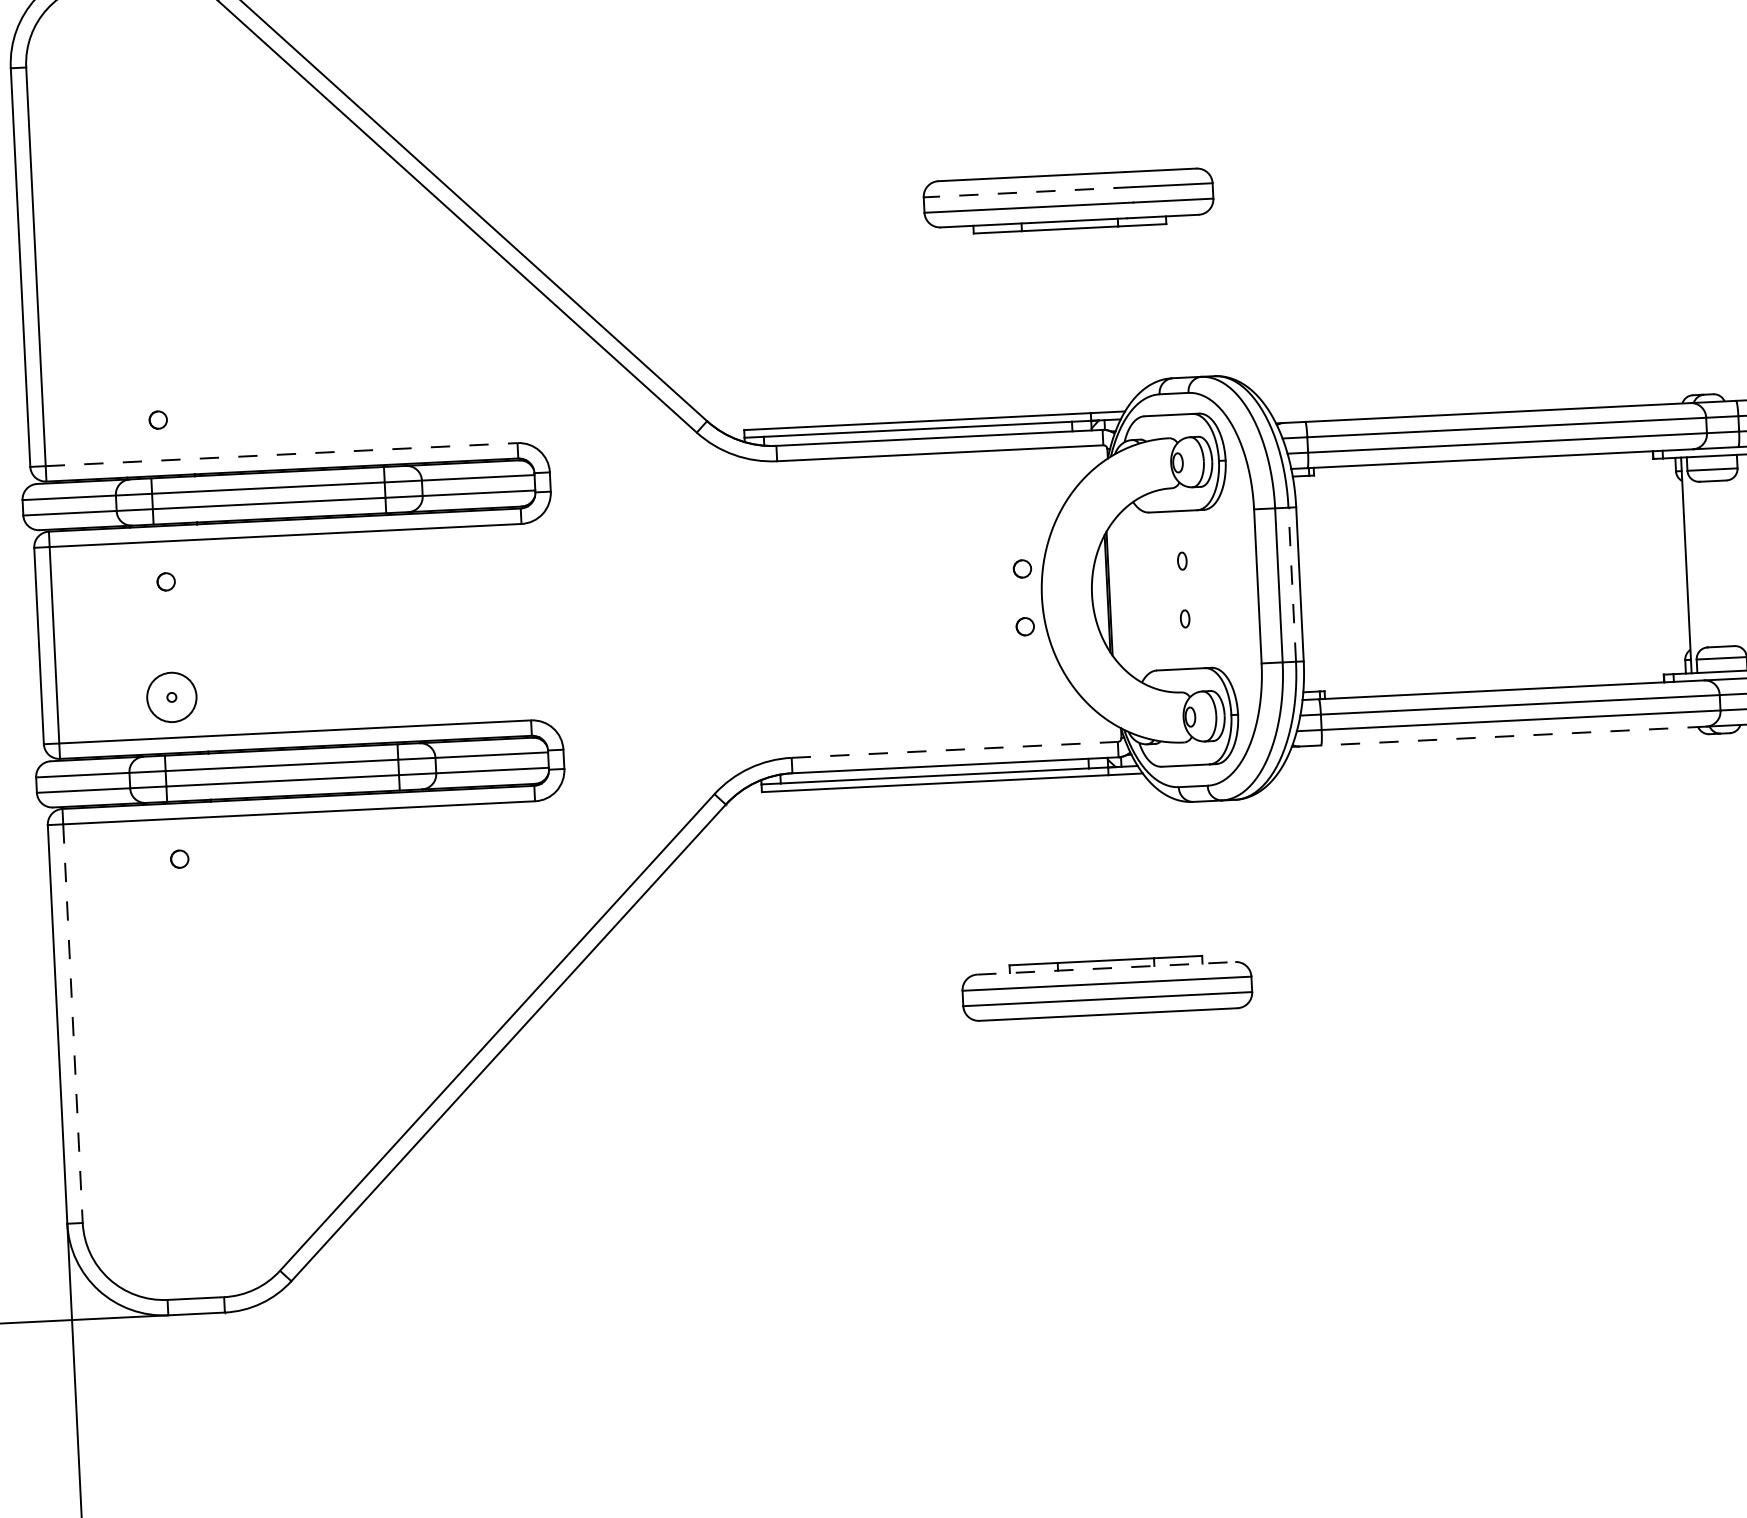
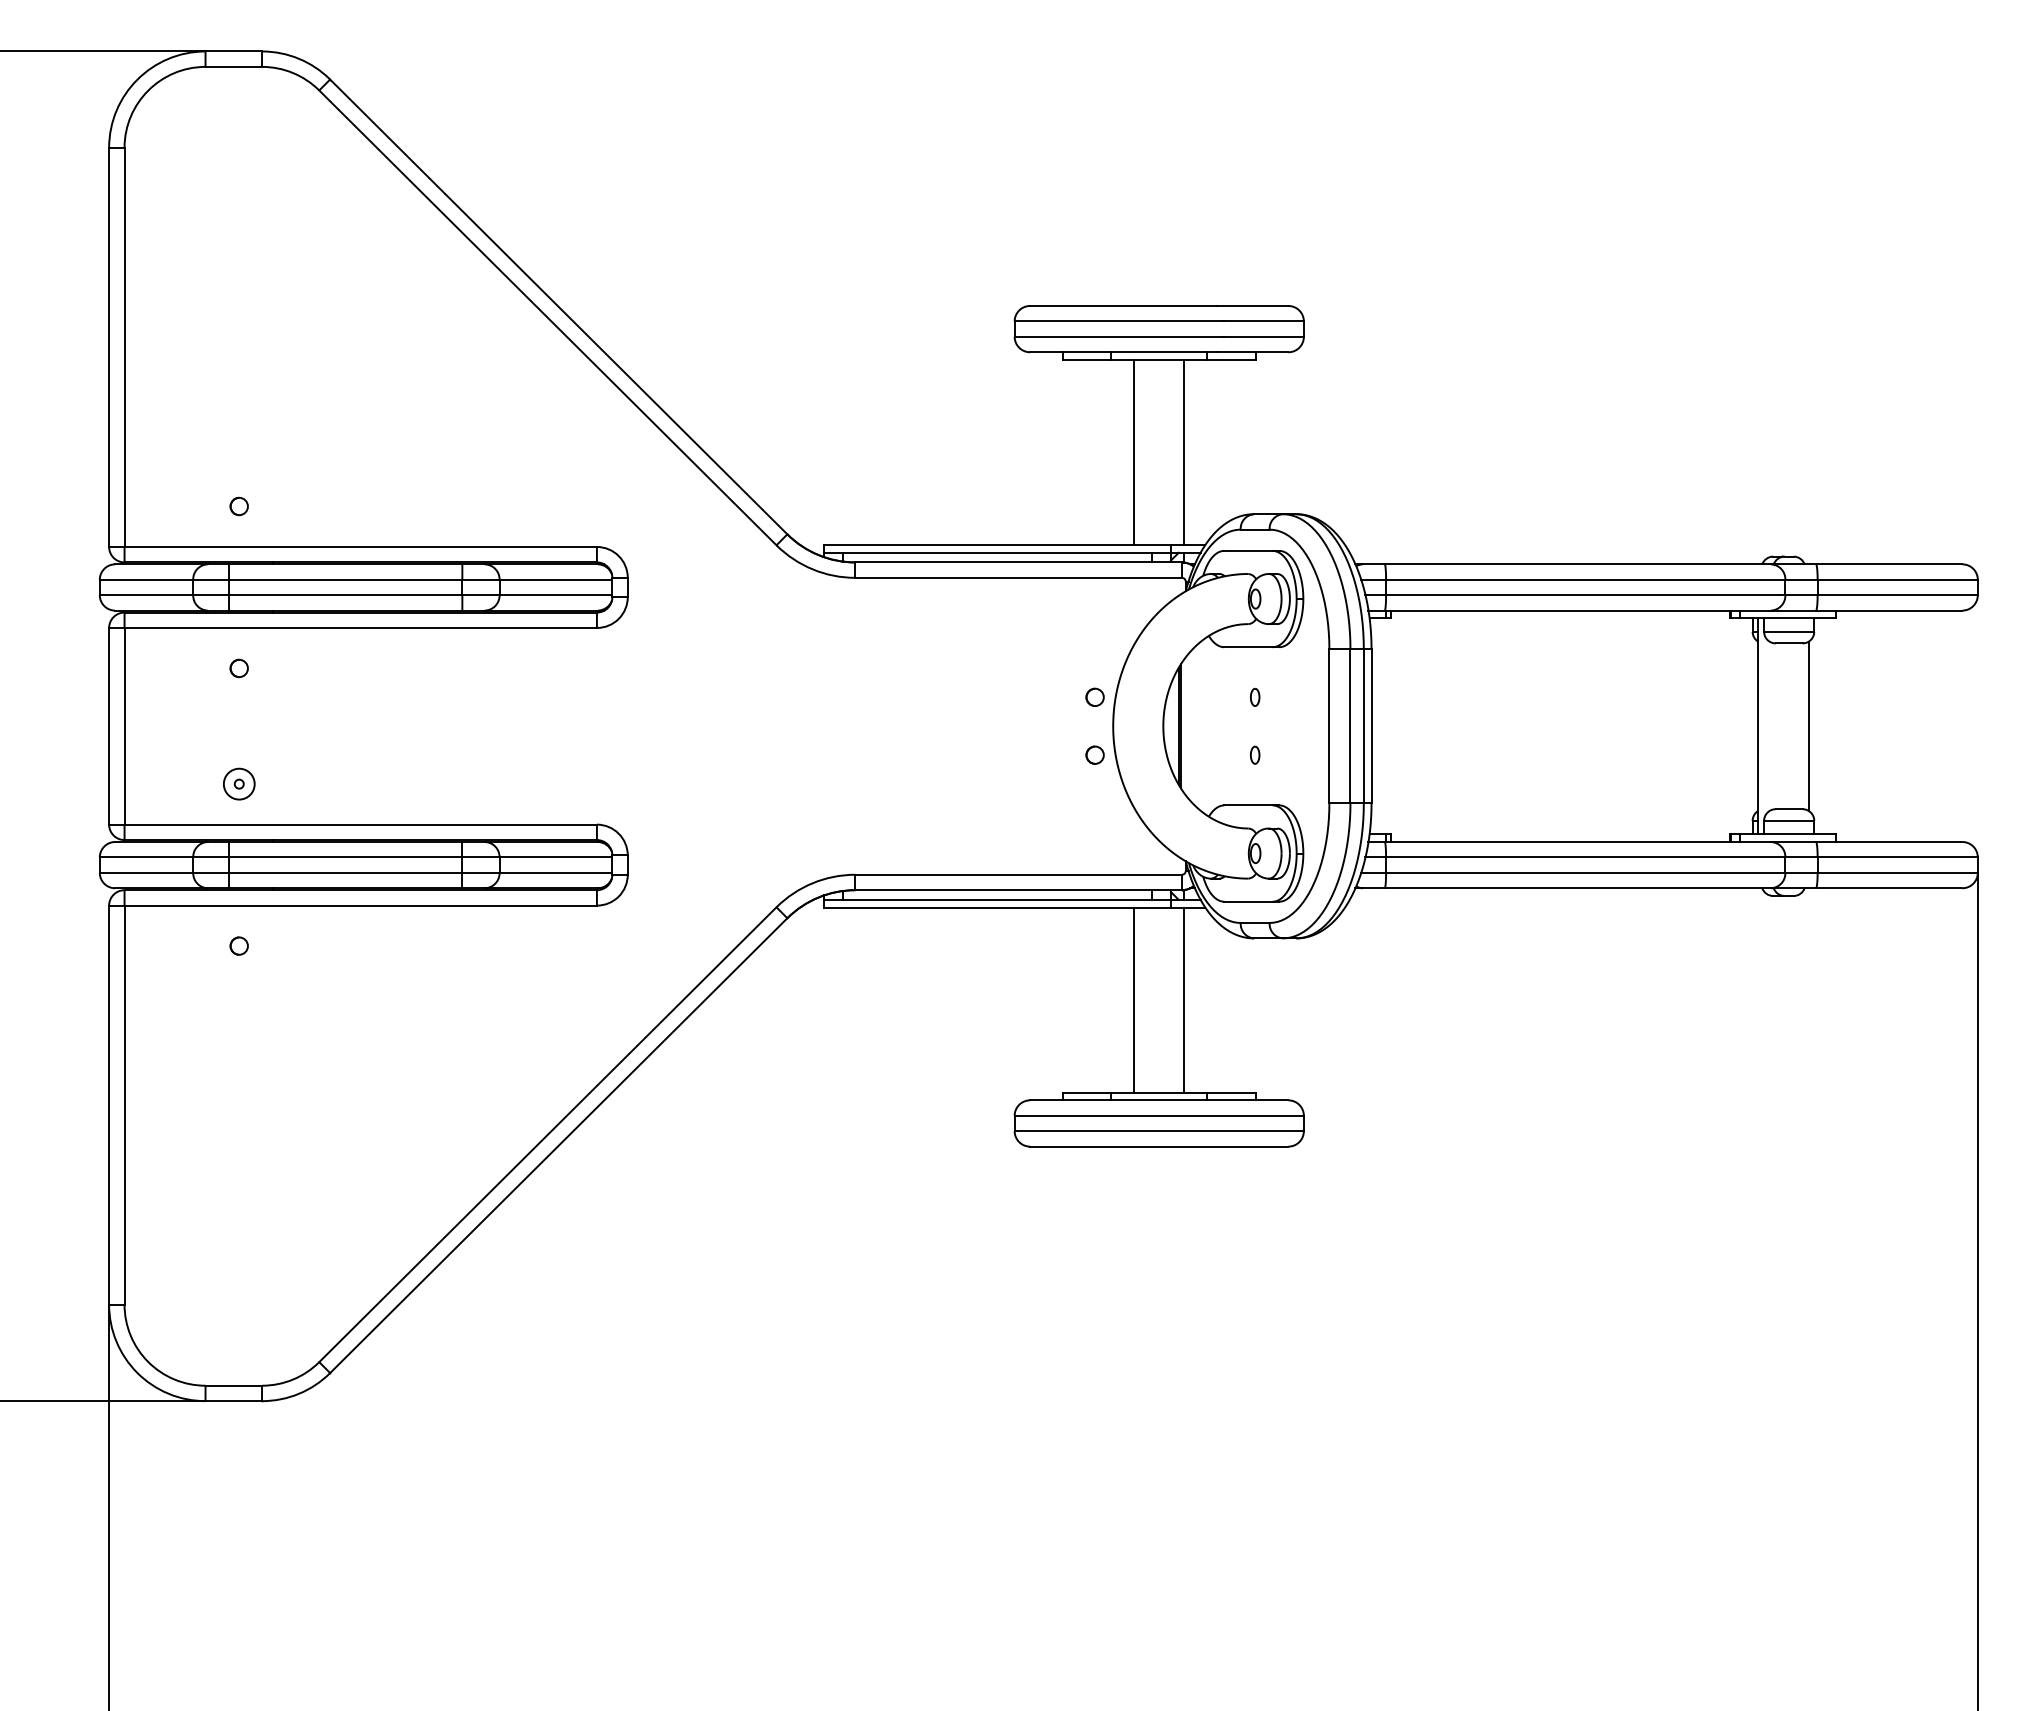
line: (1028, 192) -> (1119, 321), dashed -> solid
line: (1099, 320) -> (1184, 452), added
line: (1049, 322) -> (1134, 452), added
line: (282, 455) -> (361, 547), dashed -> solid
line: (1736, 562) -> (1808, 725), added
line: (1291, 583) -> (1363, 725), dashed -> solid
circle: (171, 696) -> (238, 783), size x0.62
line: (1513, 736) -> (1577, 888), dashed -> solid
line: (955, 749) -> (1019, 874), dashed -> solid
line: (1126, 866) -> (1184, 999), added
line: (1076, 868) -> (1134, 999), added
line: (1106, 968) -> (1159, 1100), dashed -> solid
line: (72, 1024) -> (124, 1105), dashed -> solid

